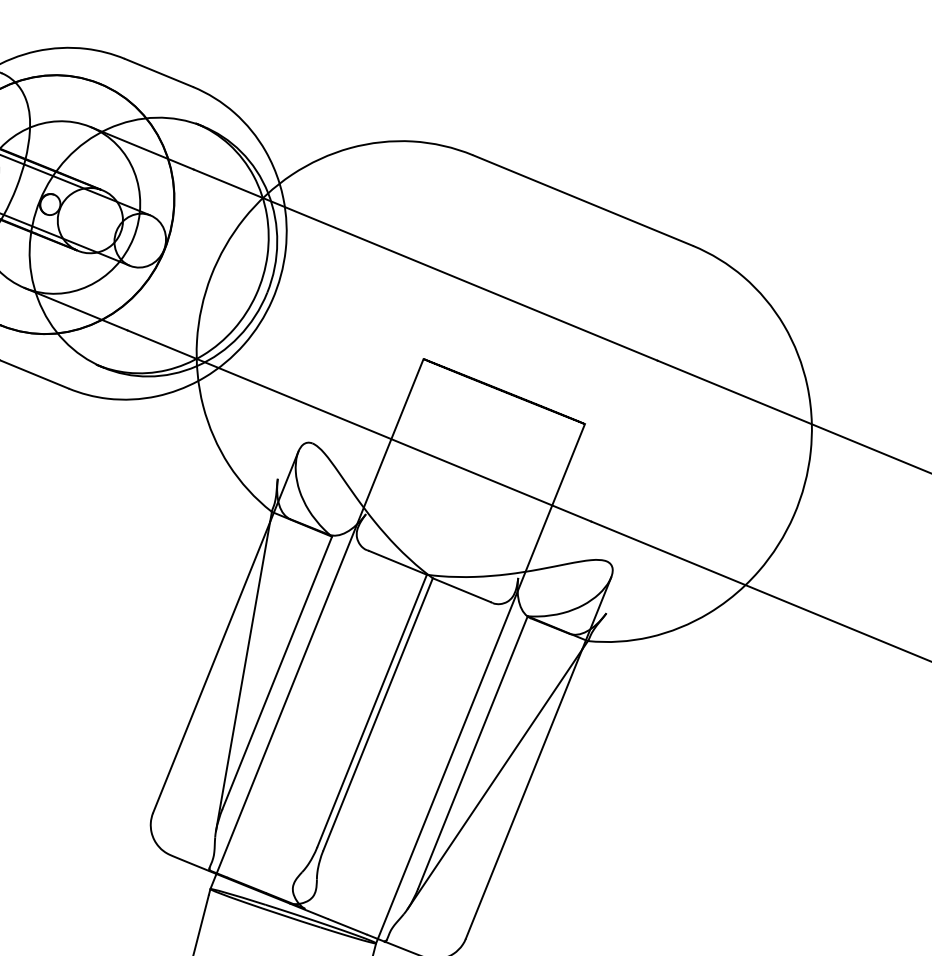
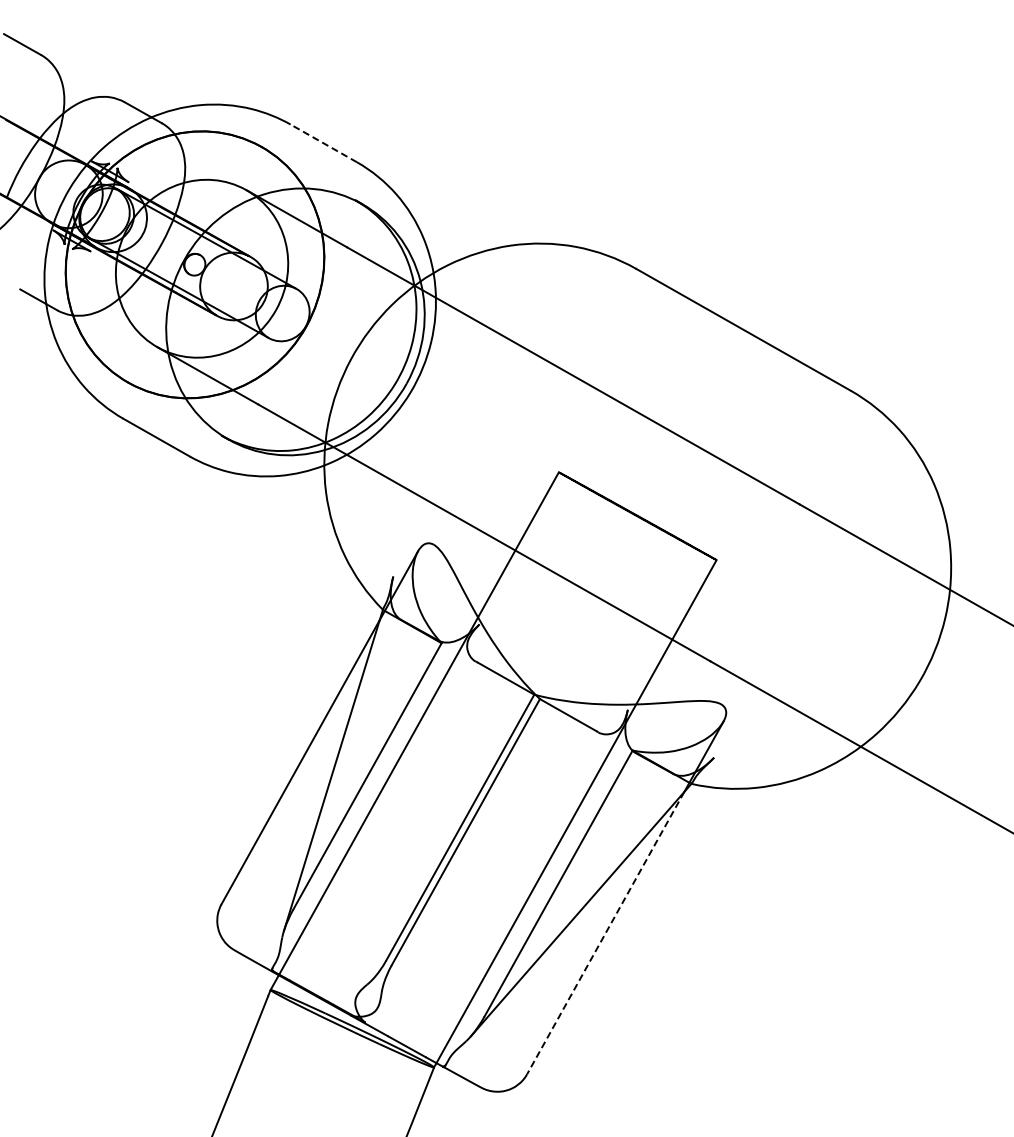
line: (158, 73) -> (323, 143), solid -> dashed
line: (523, 794) -> (605, 933), solid -> dashed

